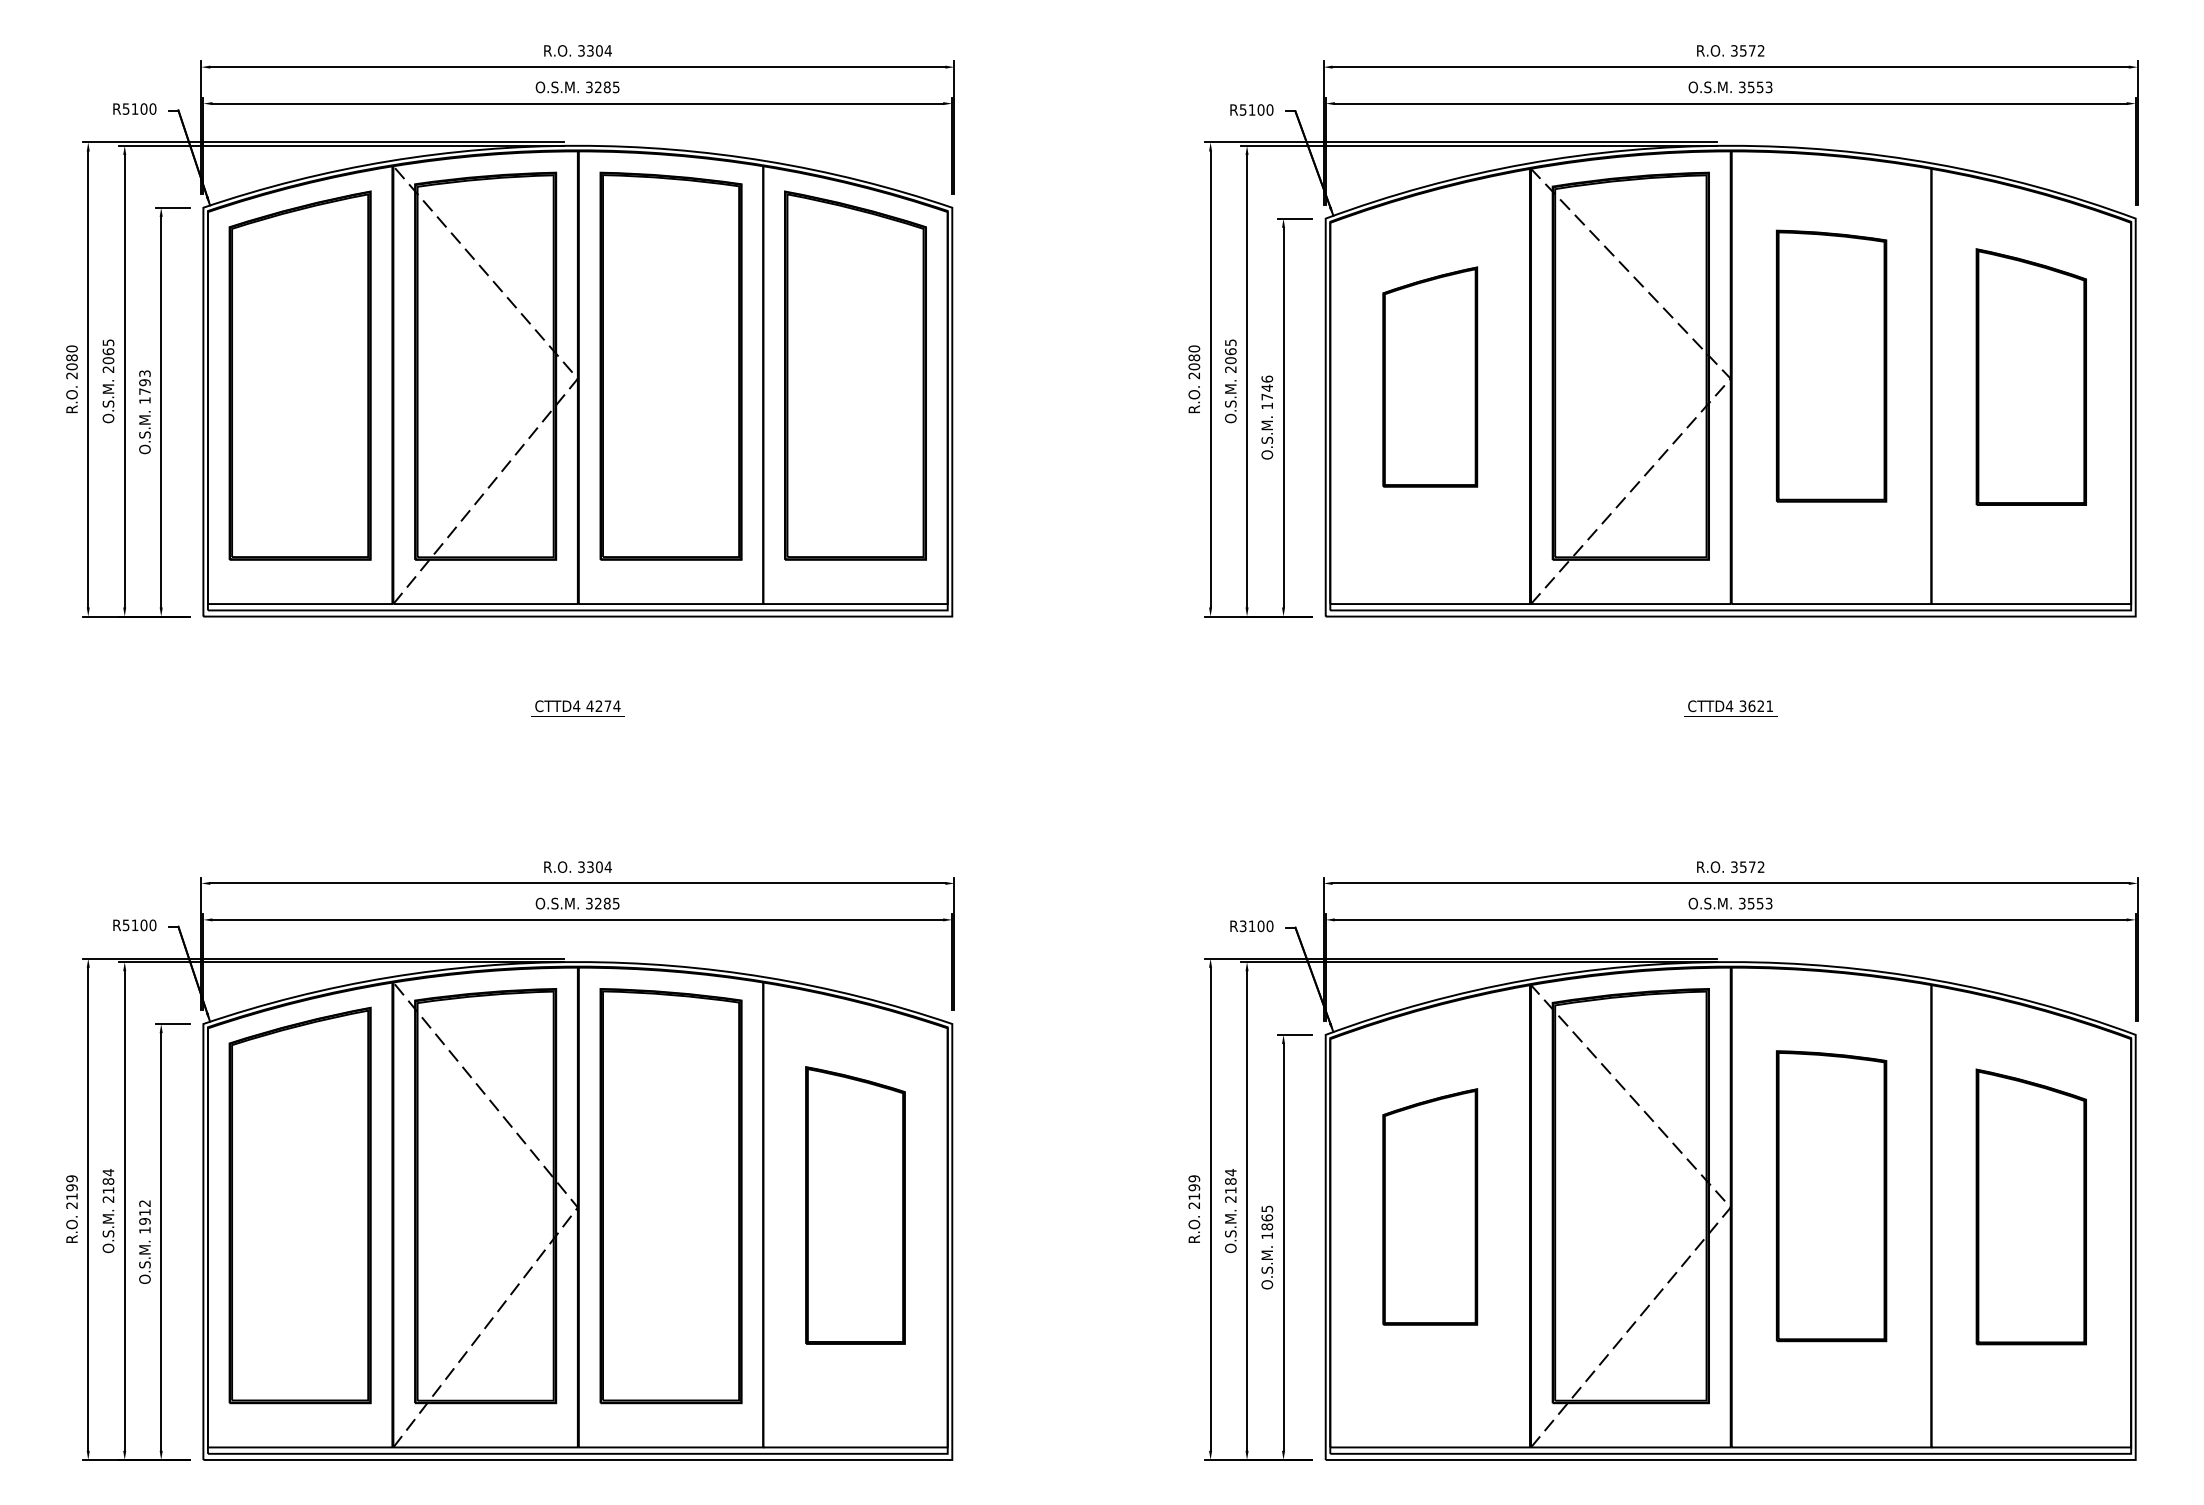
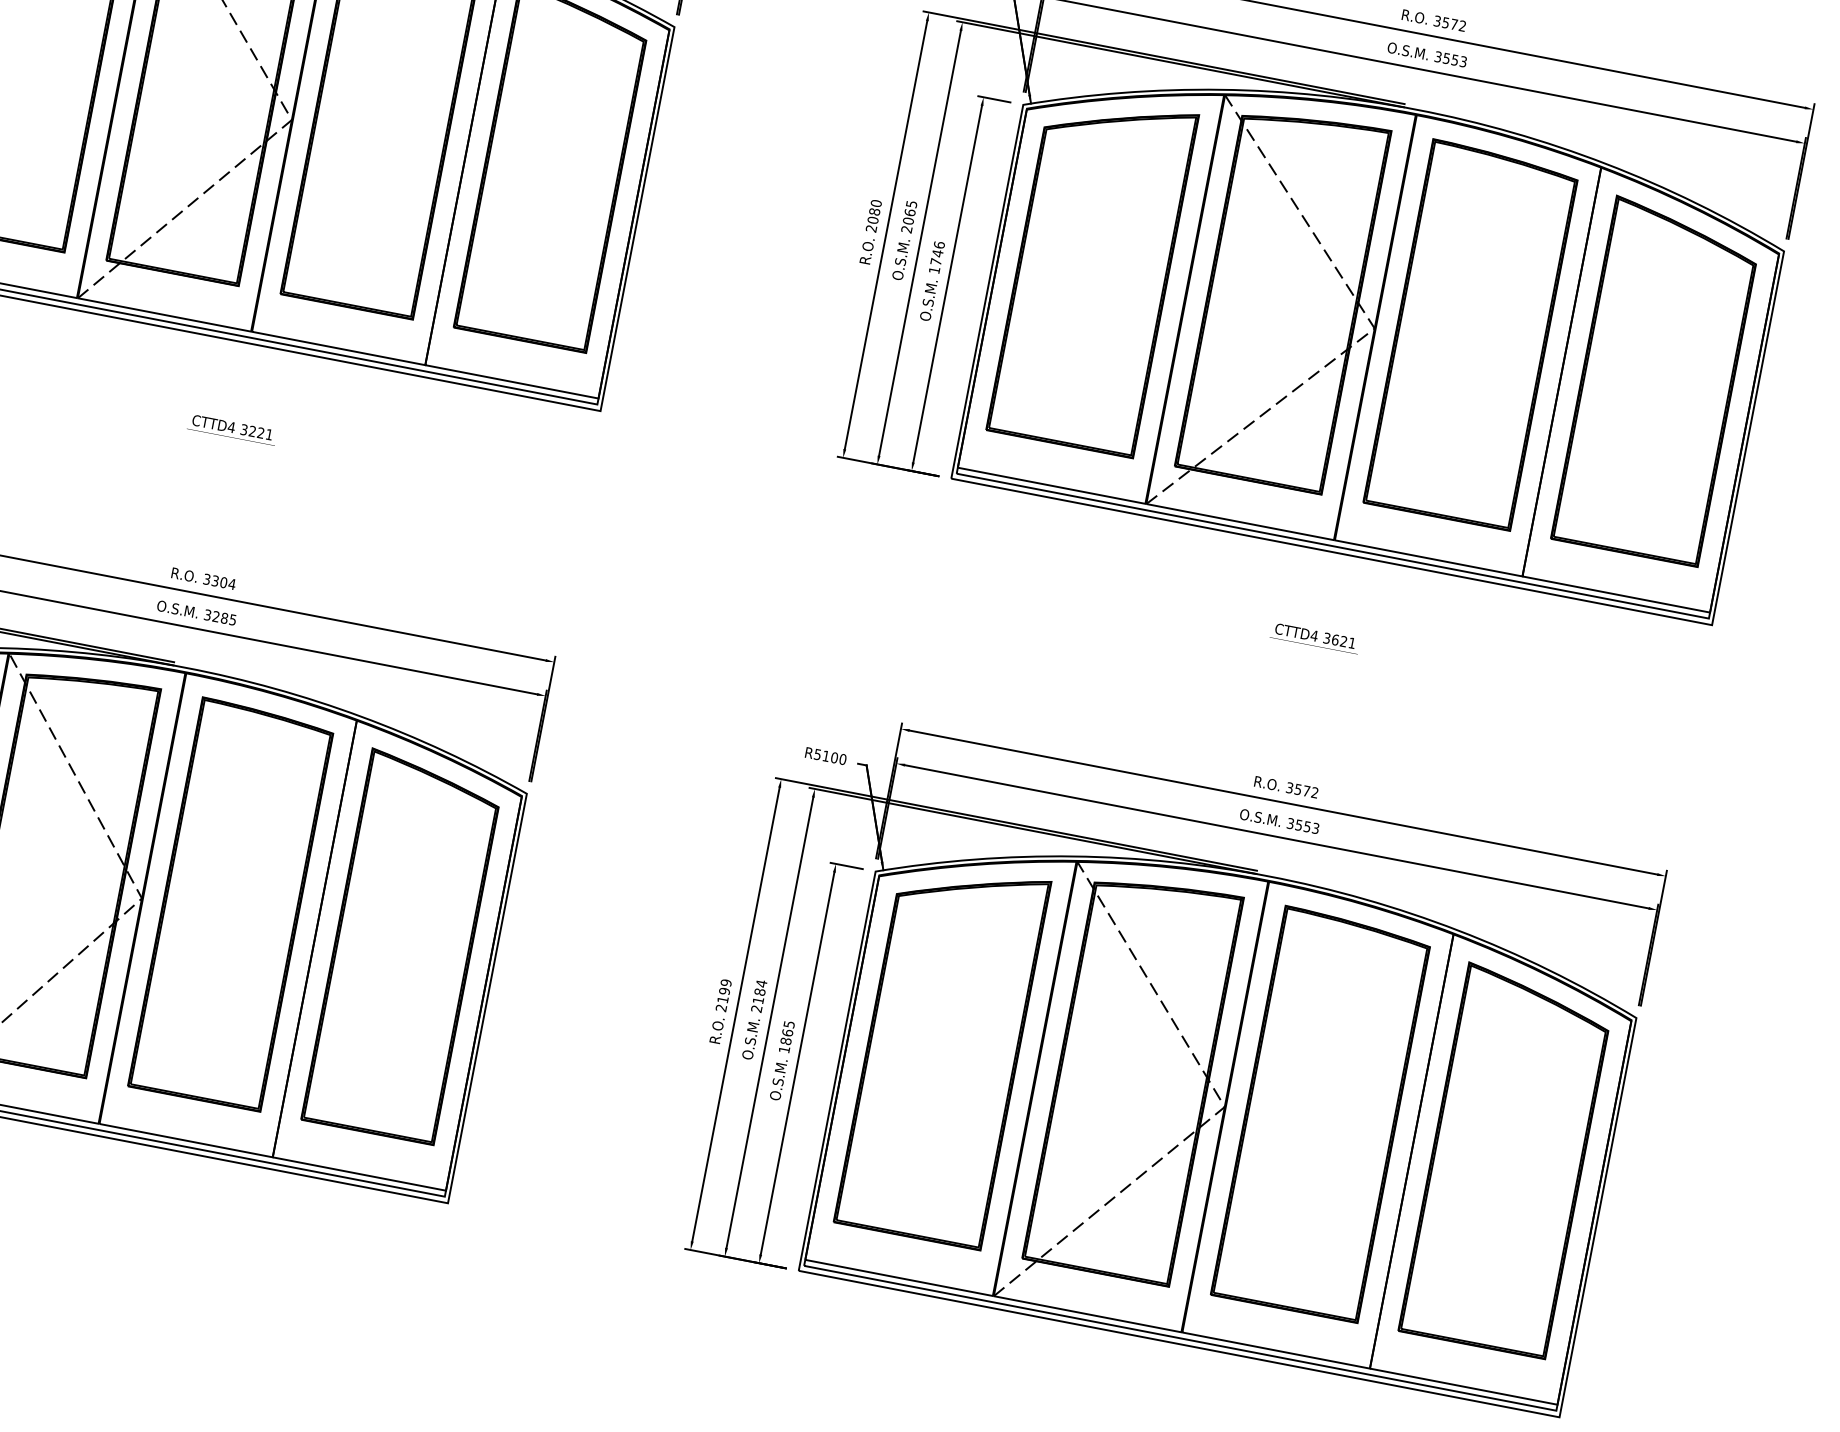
part: (1831, 365) -> (1471, 334), size x1.43
part: (1430, 376) -> (1093, 272), size x1.67
part: (2031, 376) -> (1657, 380), size x1.43
text: (603, 706) -> (256, 432), 4274 -> 3221
text: (1243, 925) -> (818, 753), R3100 -> R5100
part: (1831, 1196) -> (1321, 1114), size x1.43
part: (855, 1205) -> (403, 946), size x1.43
part: (1430, 1206) -> (943, 1051), size x1.67
part: (2031, 1206) -> (1507, 1160), size x1.43

